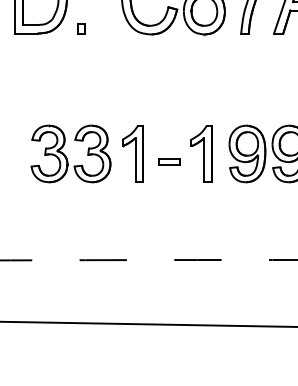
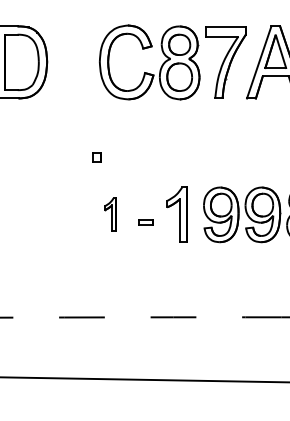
part: (81, 28) -> (96, 157), moved
part: (70, 153) -> (50, 214), removed
part: (132, 153) -> (110, 214), size x0.6
part: (169, 161) -> (145, 222), size x0.7

